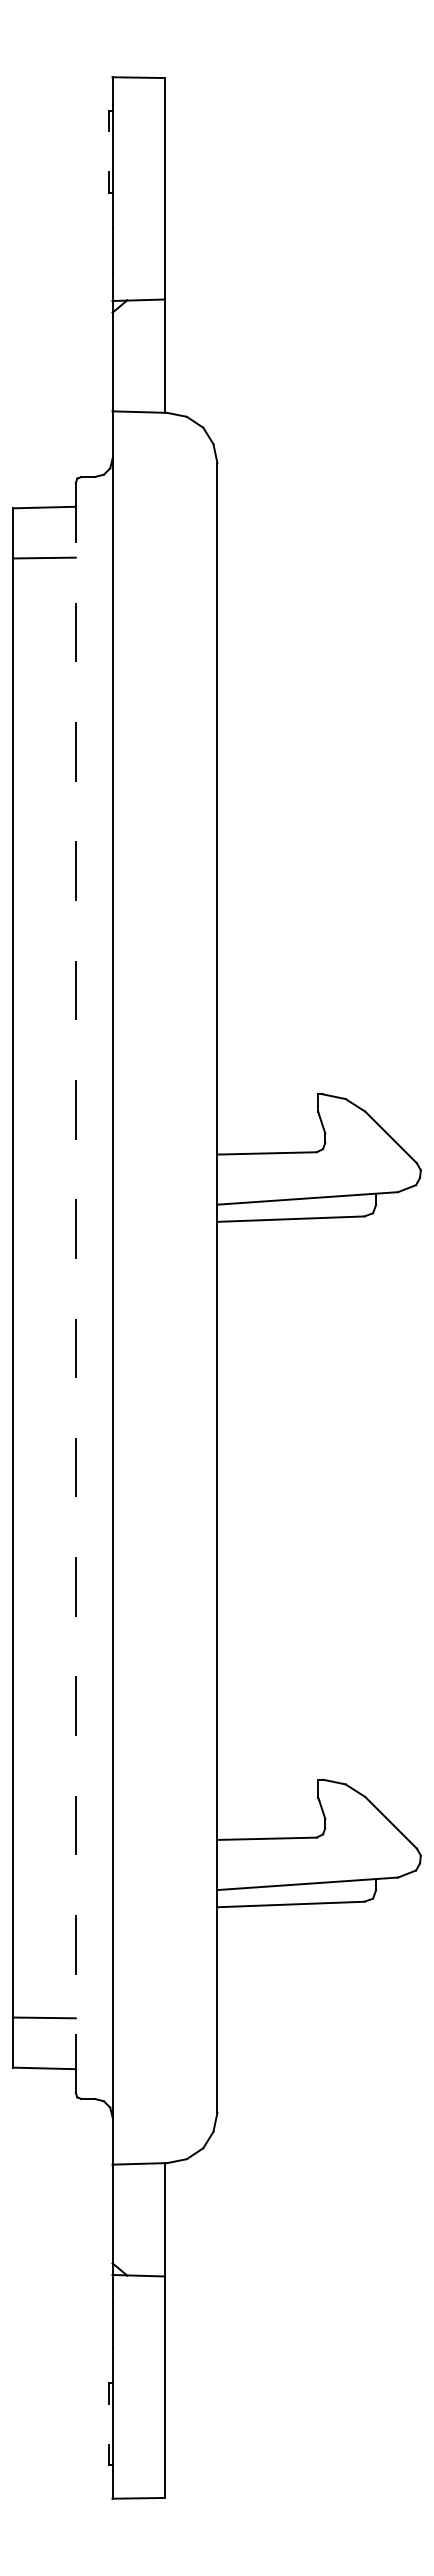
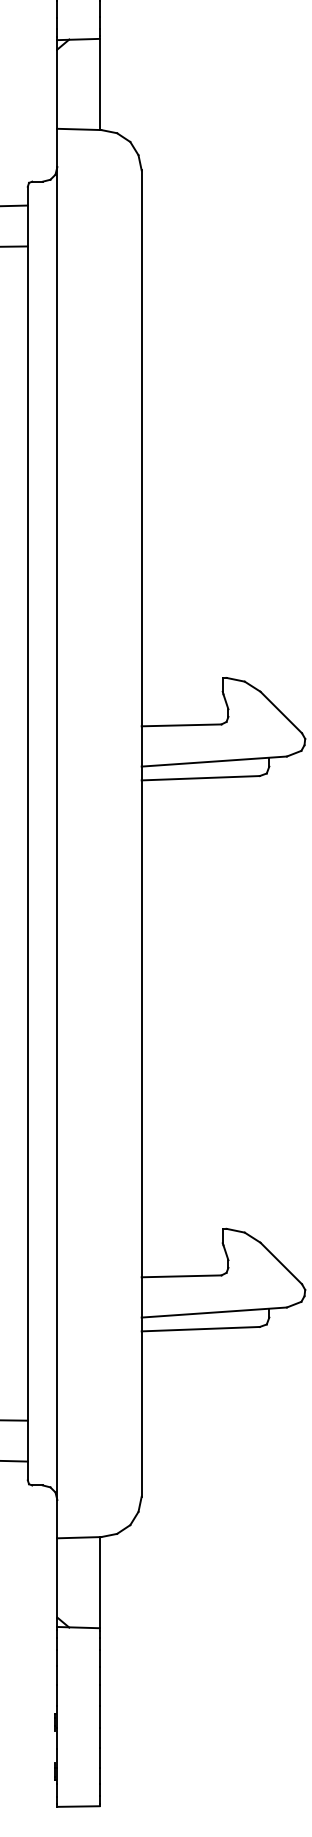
line: (75, 1287) -> (27, 833), dashed -> solid

